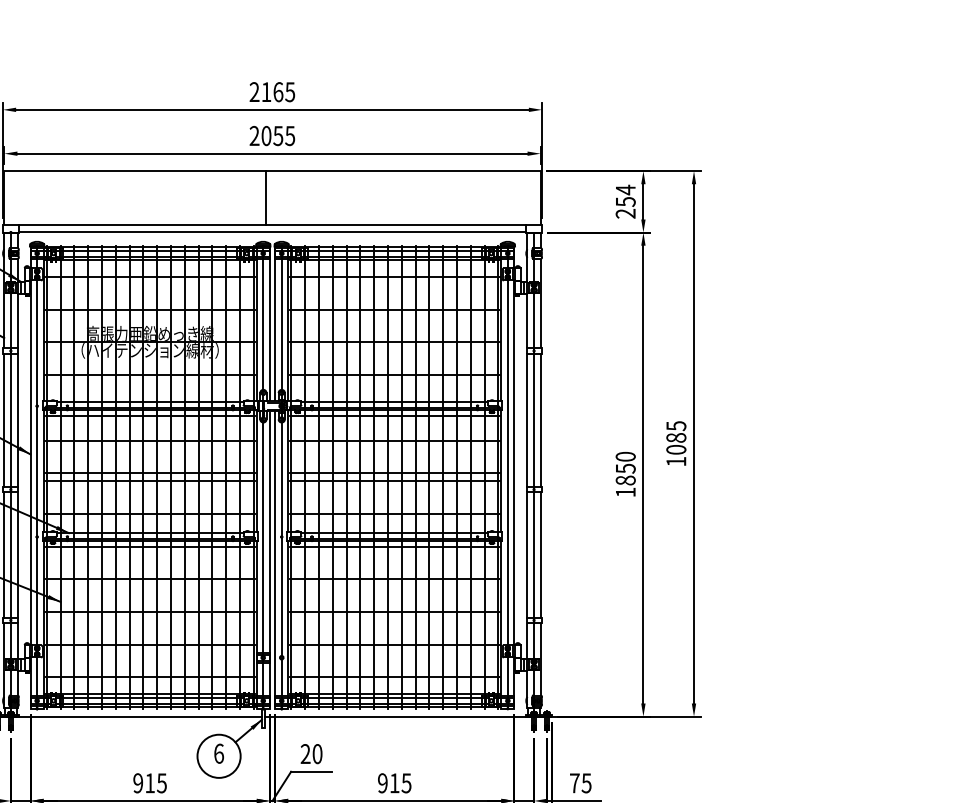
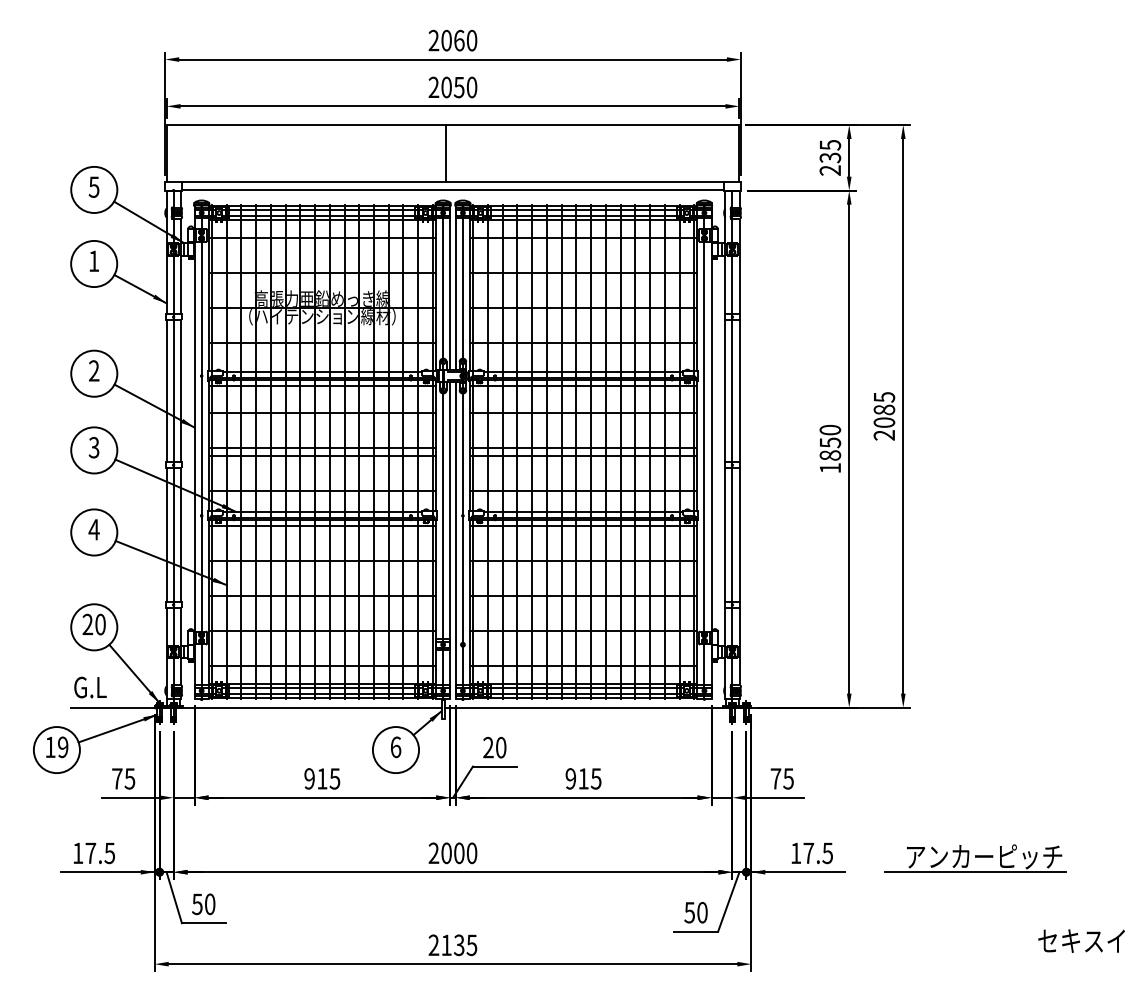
text: (278, 92) -> (459, 40), 2165 -> 2060
text: (289, 136) -> (471, 87), 2055 -> 2050
text: (625, 195) -> (830, 150), 254 -> 235
text: (675, 461) -> (883, 435), 1085 -> 2085

